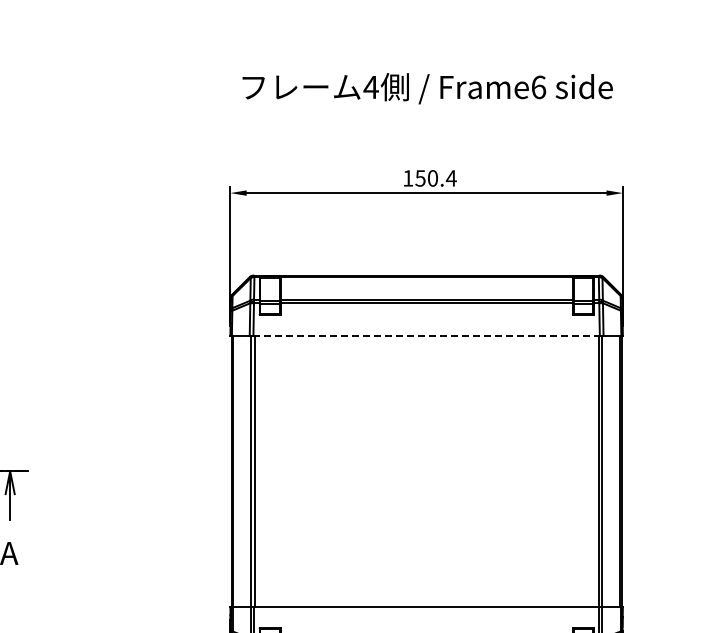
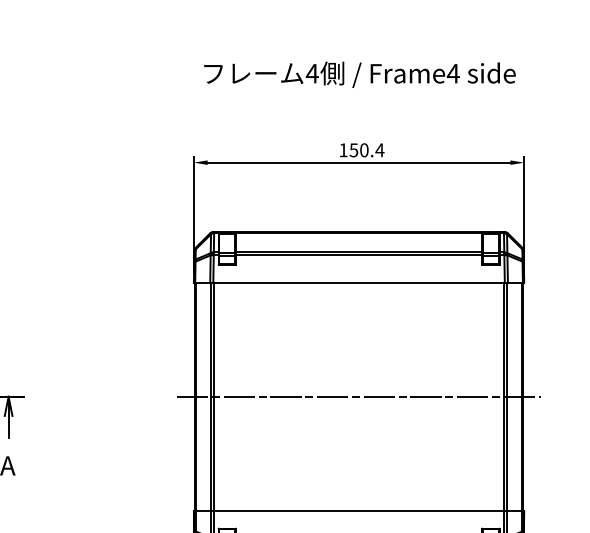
text: (538, 87) -> (453, 73), Frame6 -> Frame4
line: (427, 335) -> (359, 282), dashed -> solid
line: (426, 471) -> (358, 396), added

